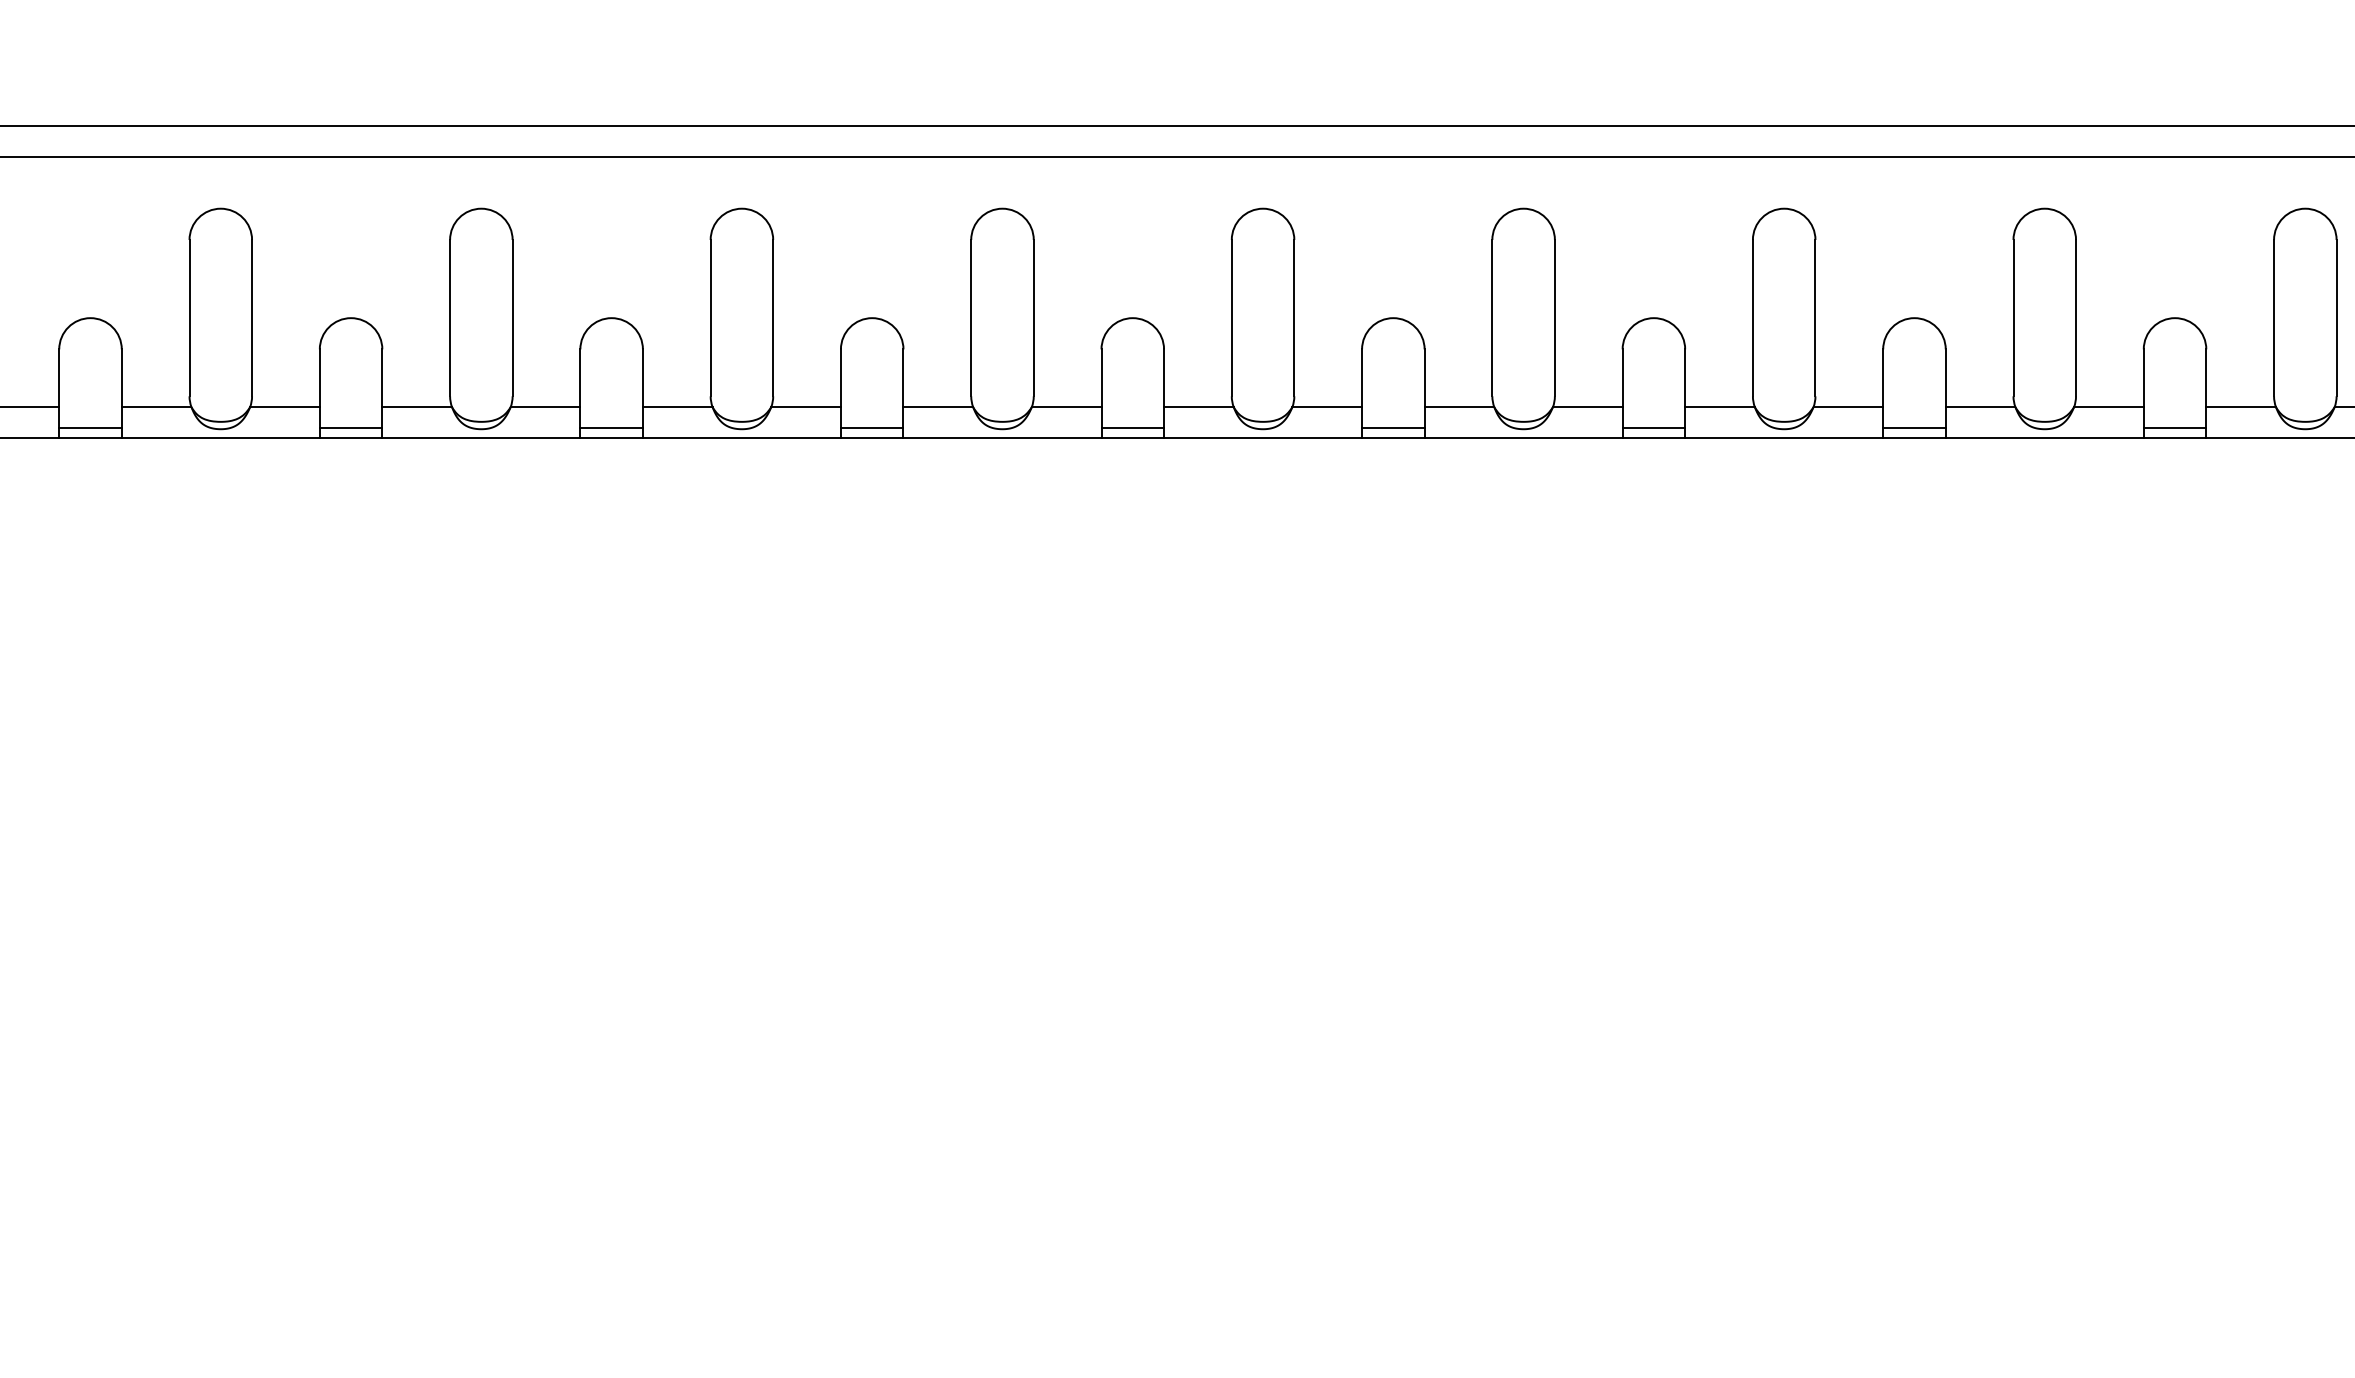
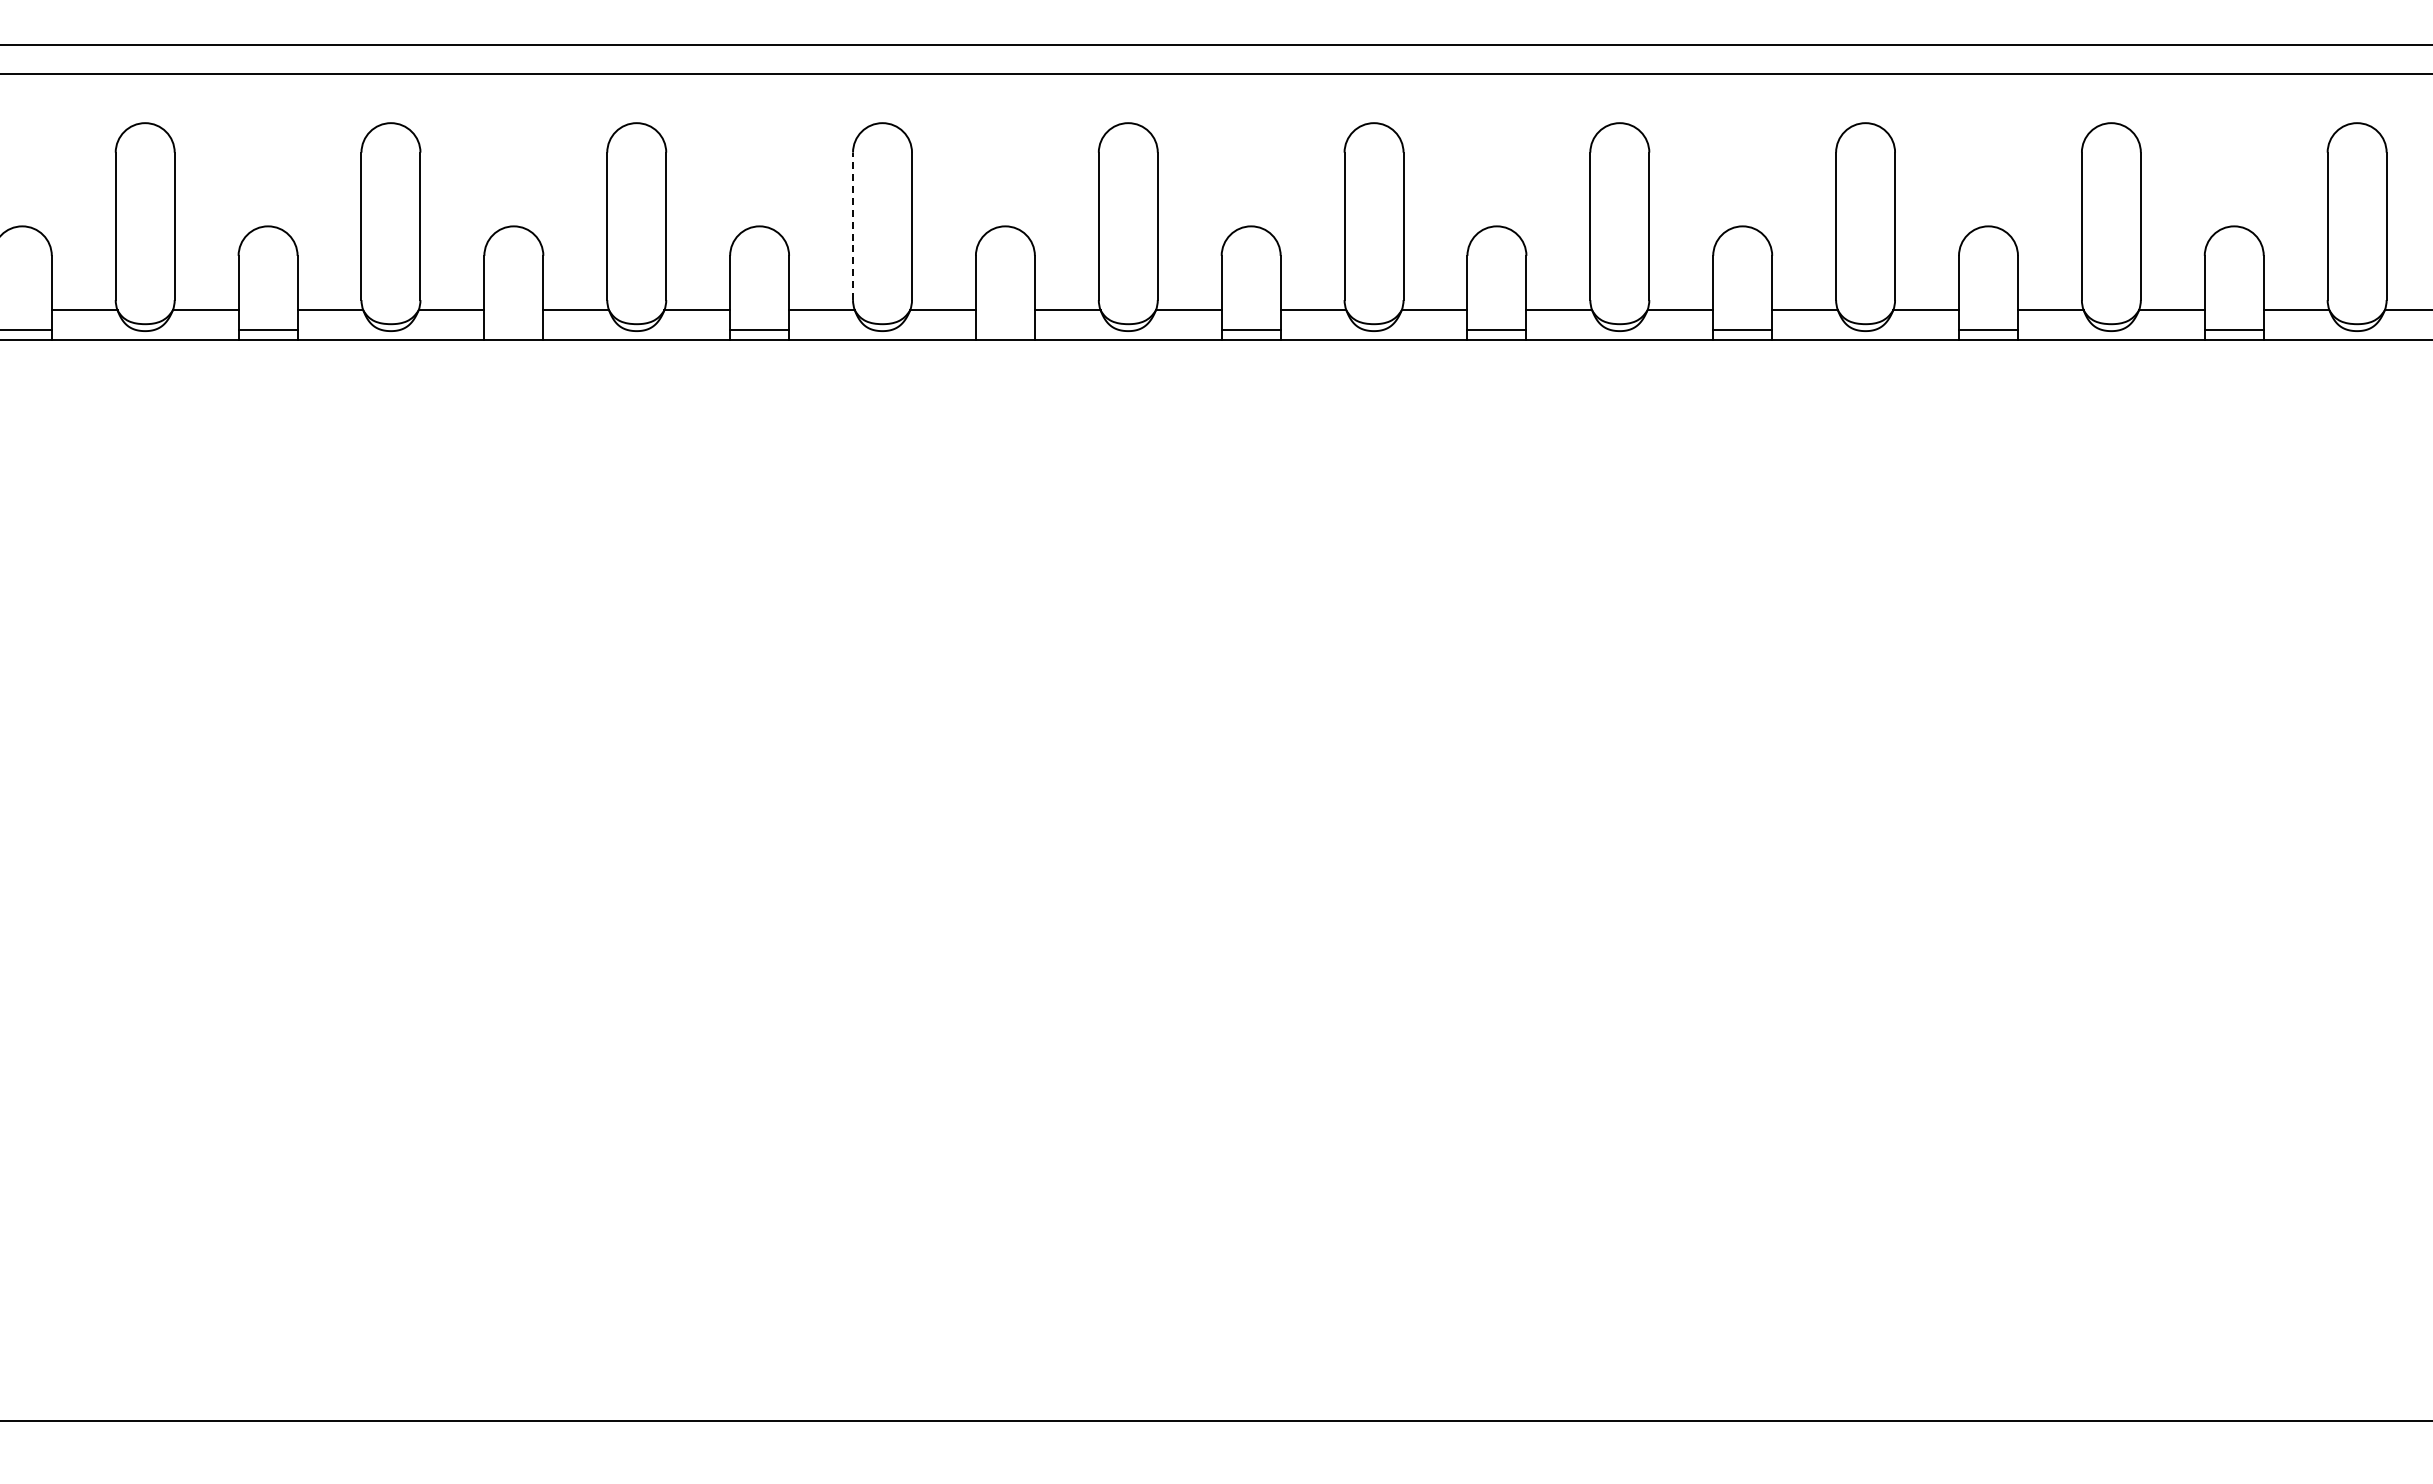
line: (711, 318) -> (853, 226), solid -> dashed
line: (350, 427) -> (513, 329), removed
line: (871, 427) -> (1004, 329), removed

